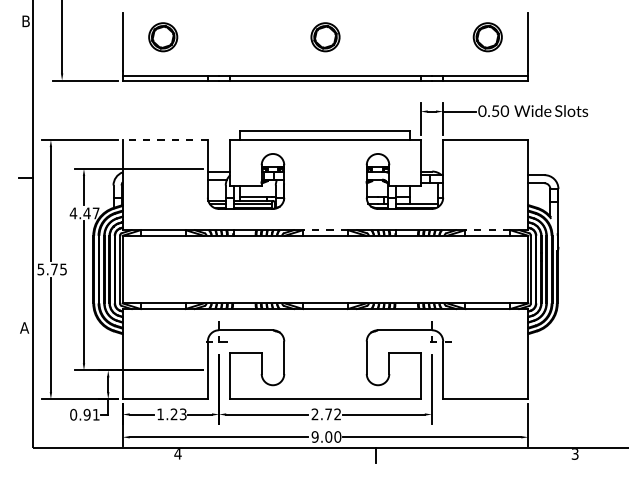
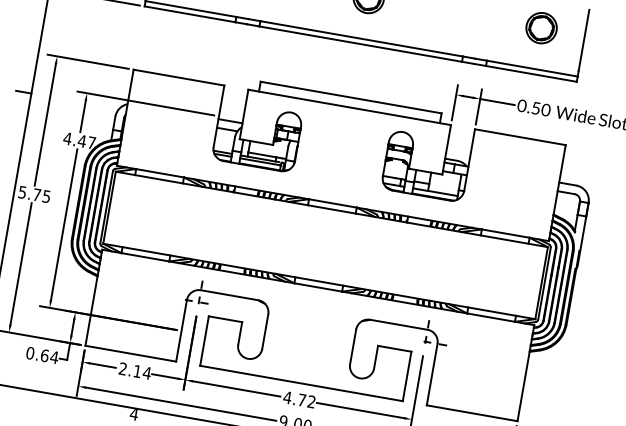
line: (165, 139) -> (179, 77), dashed -> solid
line: (325, 230) -> (332, 203), dashed -> solid
line: (487, 230) -> (505, 233), dashed -> solid
text: (91, 414) -> (49, 356), 0.91 -> 0.64
text: (171, 414) -> (134, 371), 1.23 -> 2.14
text: (314, 414) -> (286, 397), 2.72 -> 4.72

